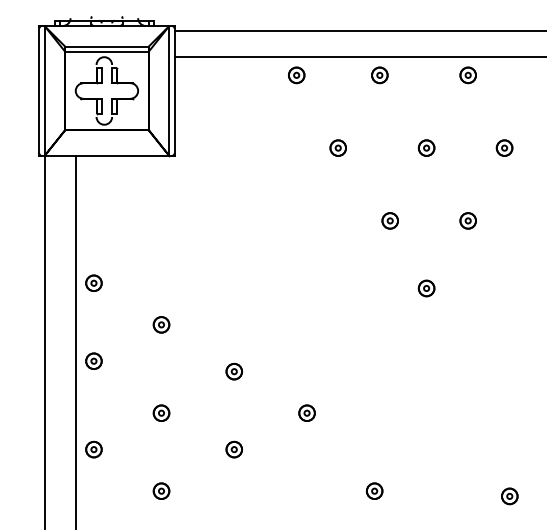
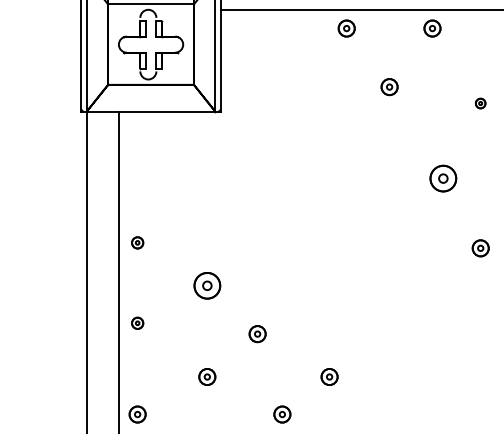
part: (337, 147) -> (388, 86), moved
part: (426, 147) -> (480, 102), size x0.6
part: (389, 220) -> (442, 178), size x1.6
part: (93, 282) -> (137, 242), size x0.7
part: (161, 324) -> (207, 285), size x1.6
part: (93, 360) -> (137, 322), size x0.7
part: (233, 371) -> (256, 333), moved
part: (306, 412) -> (328, 376), moved

